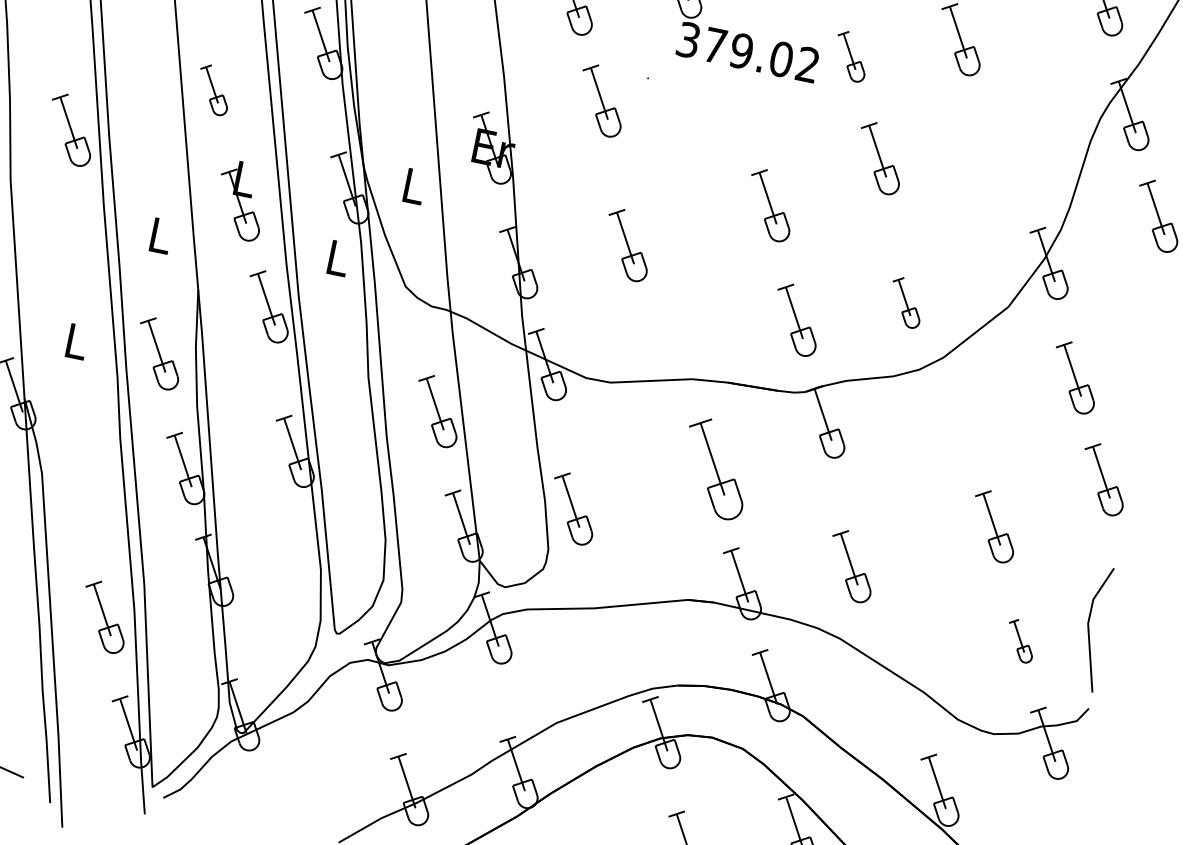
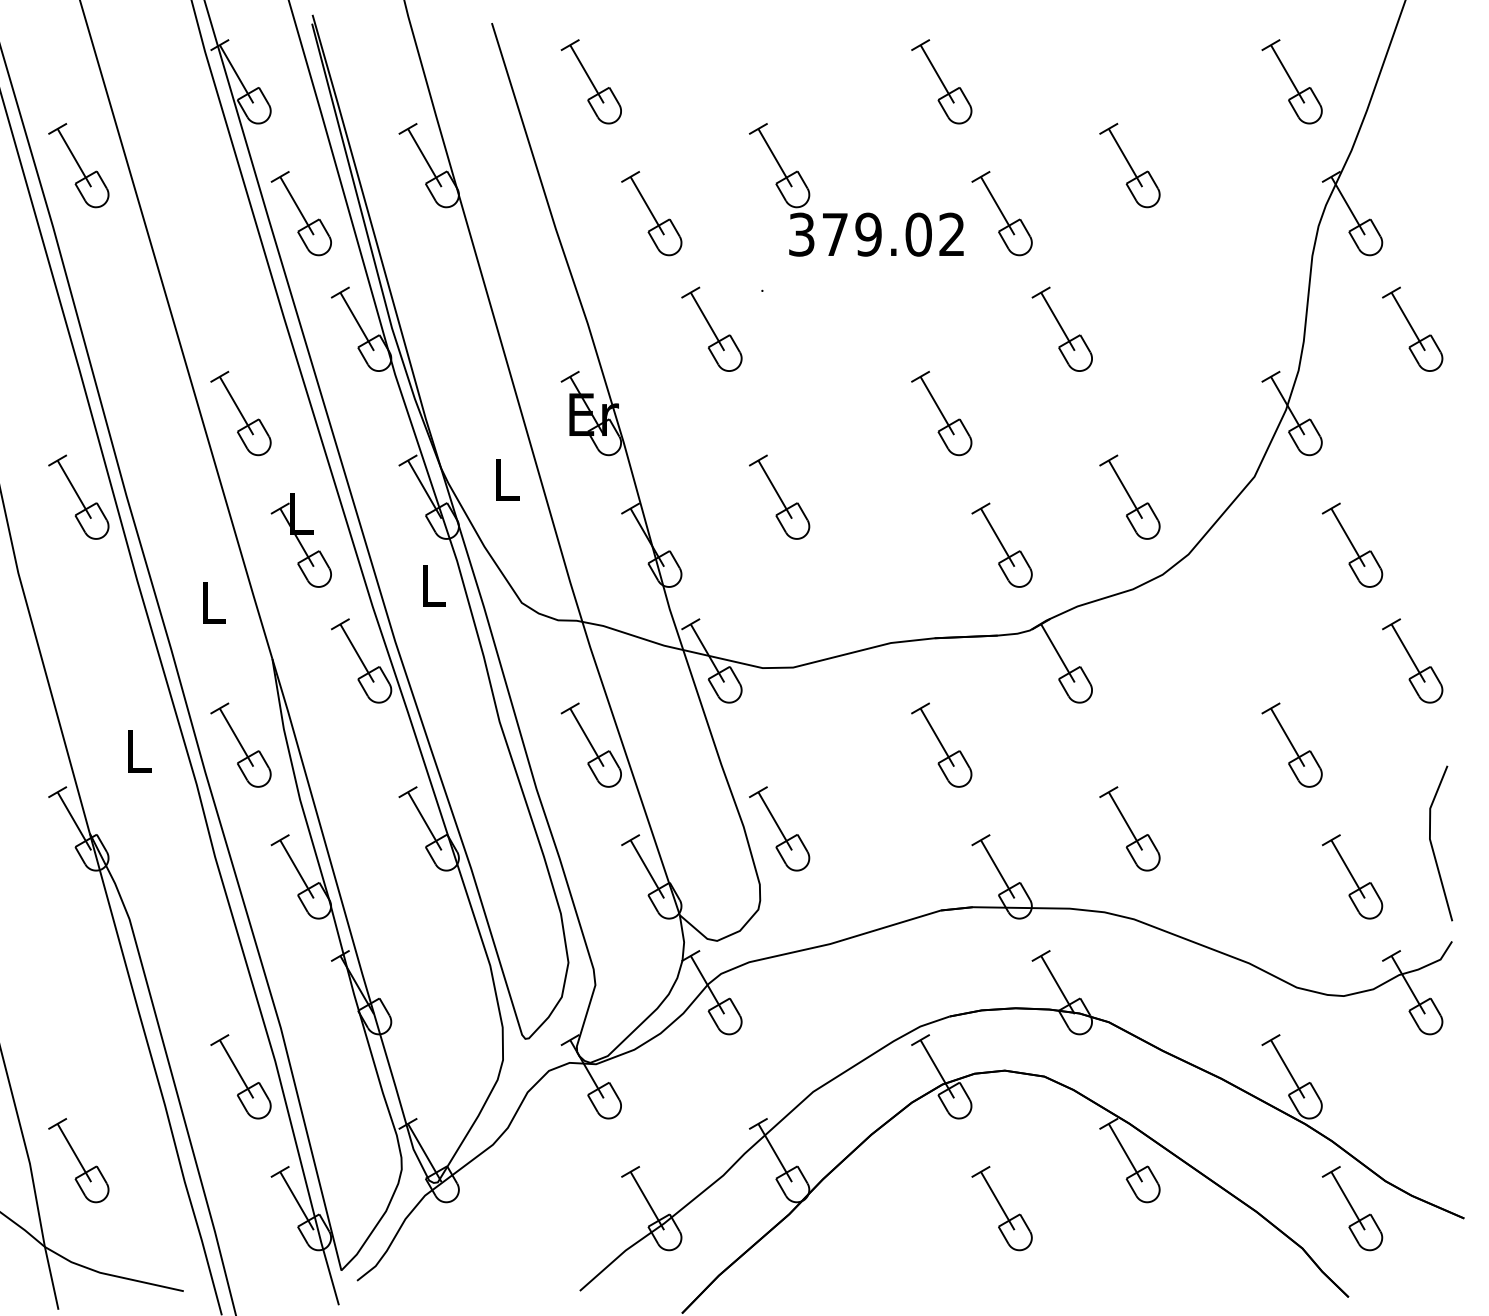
part: (850, 56) -> (1001, 213), size x1.43
part: (213, 89) -> (240, 413), size x1.43
part: (905, 302) -> (1129, 496), size x1.43
part: (715, 468) -> (941, 744), size x0.71
part: (1020, 640) -> (1352, 876), size x1.67

